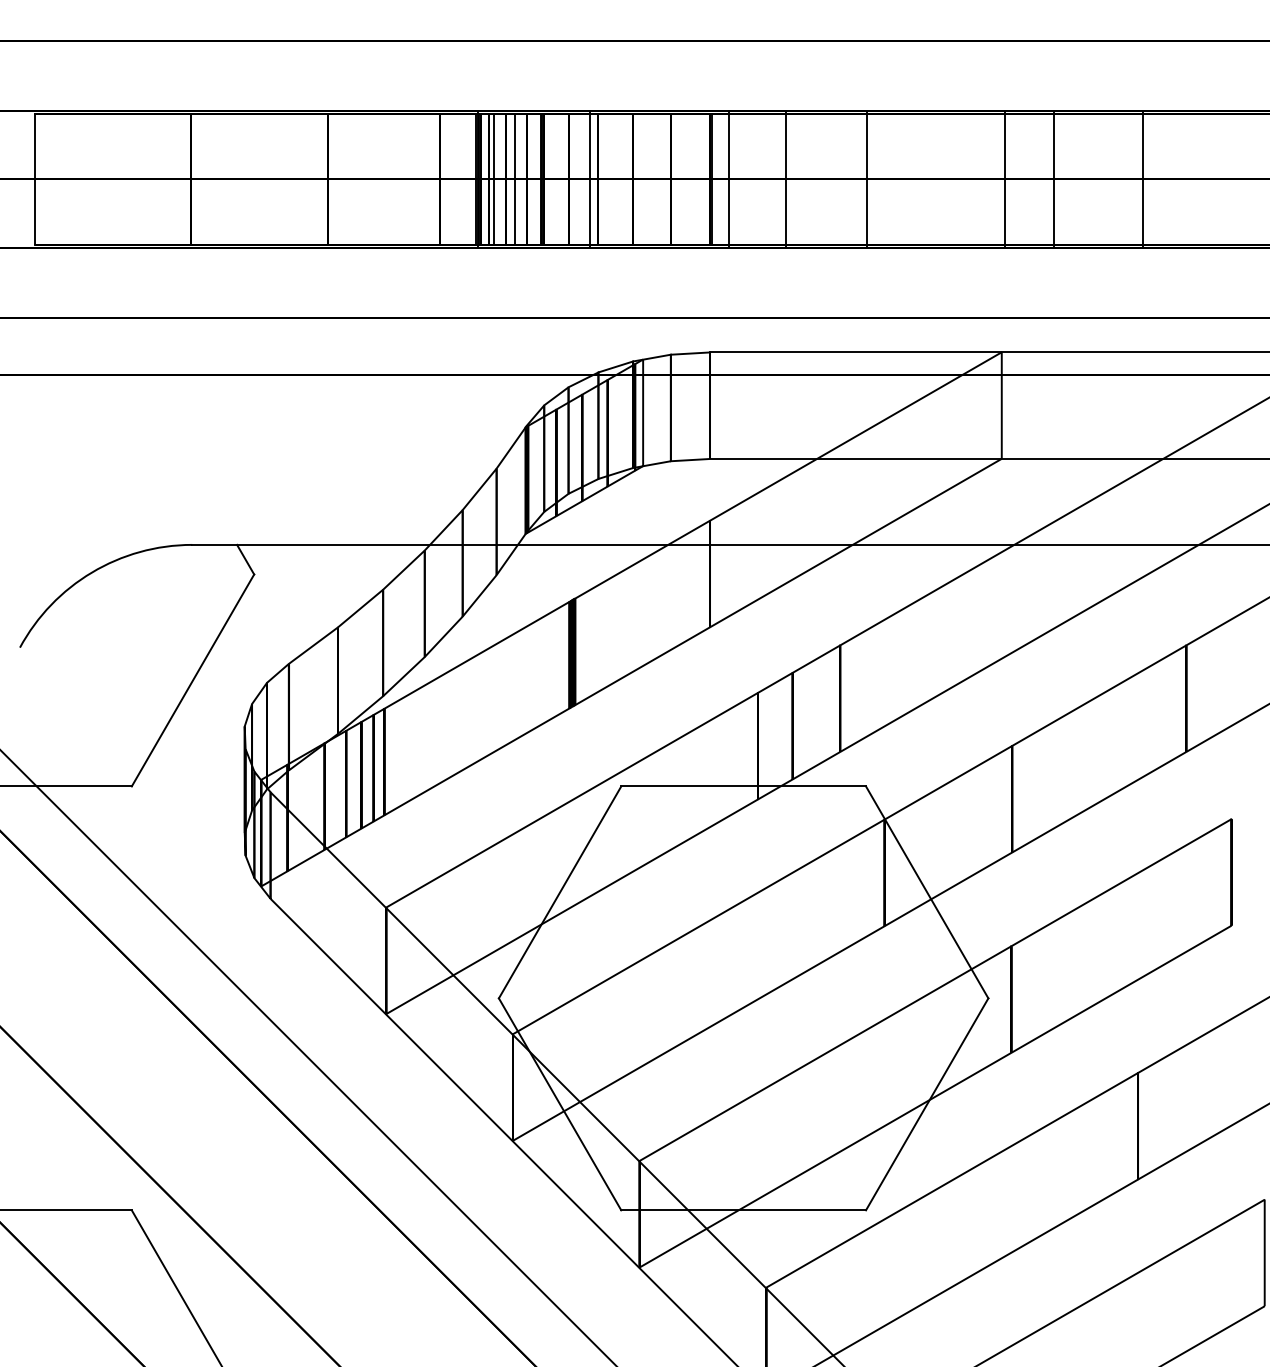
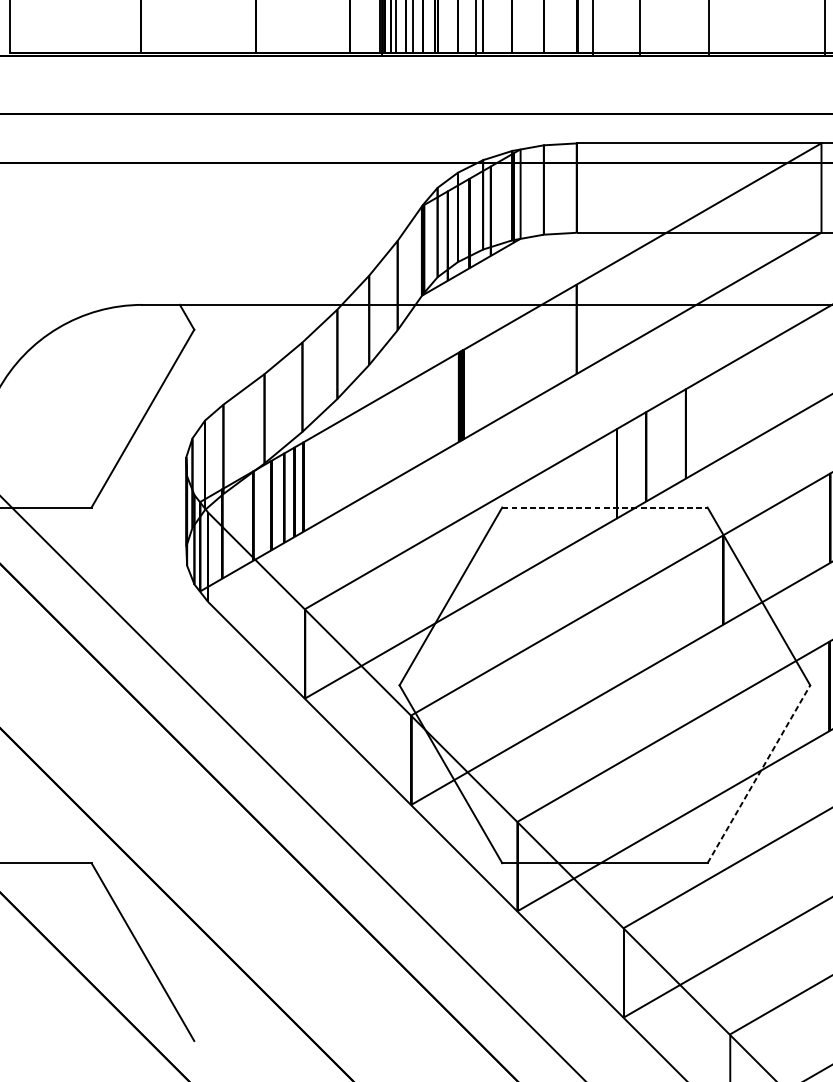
line: (744, 786) -> (605, 507), solid -> dashed
line: (927, 1103) -> (759, 773), solid -> dashed

